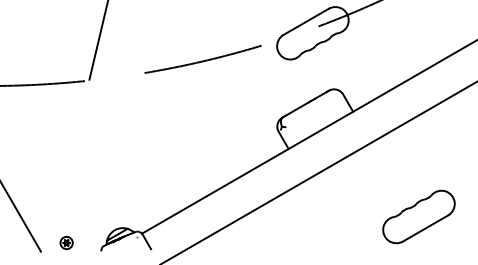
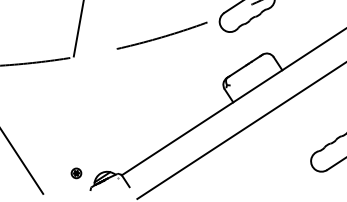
part: (66, 242) -> (76, 173), moved

